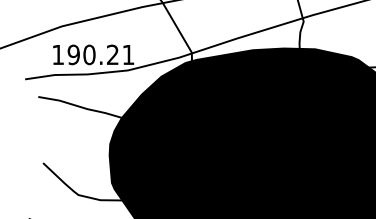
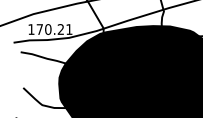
text: (73, 54) -> (39, 29), 190.21 -> 170.21

